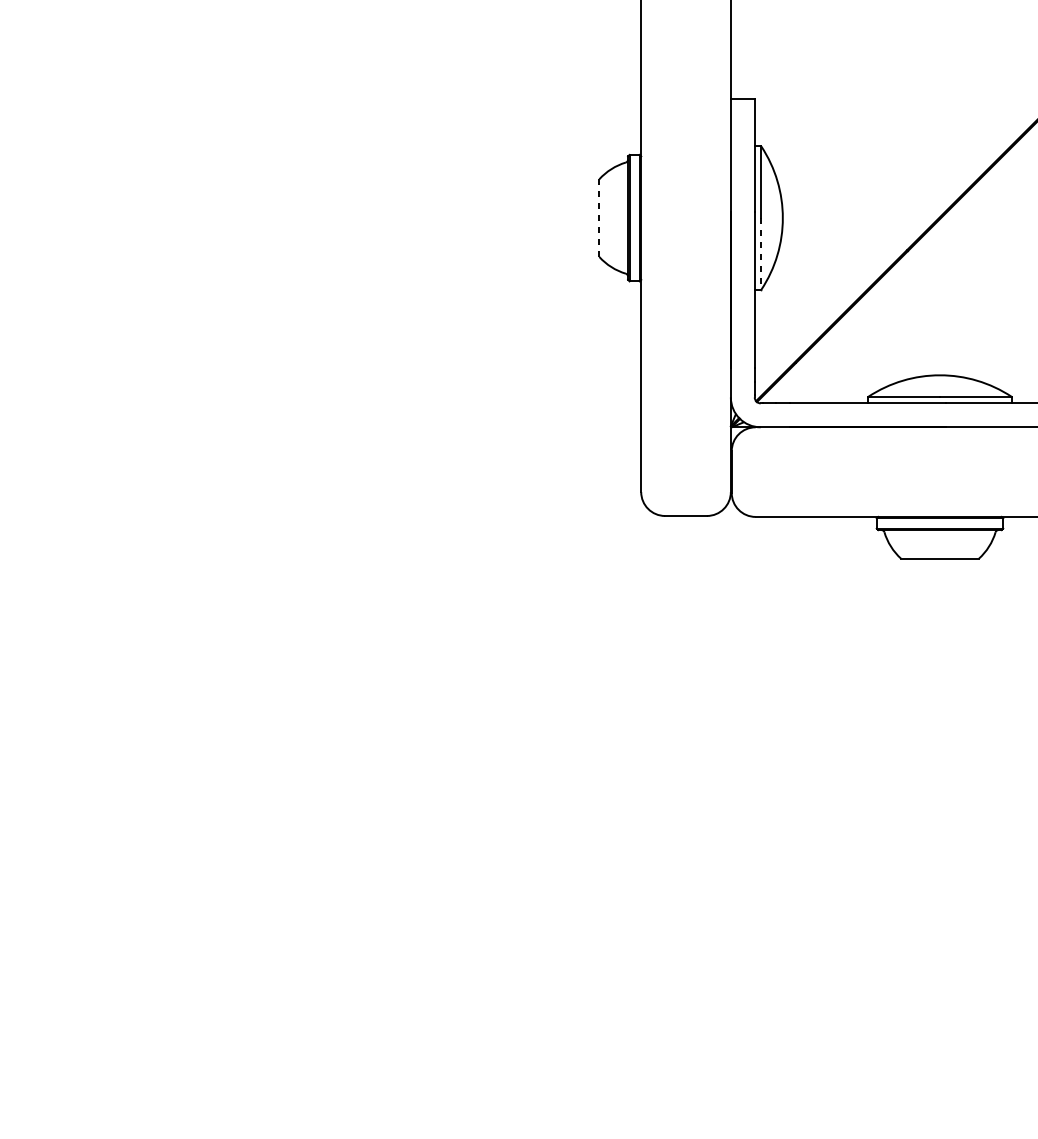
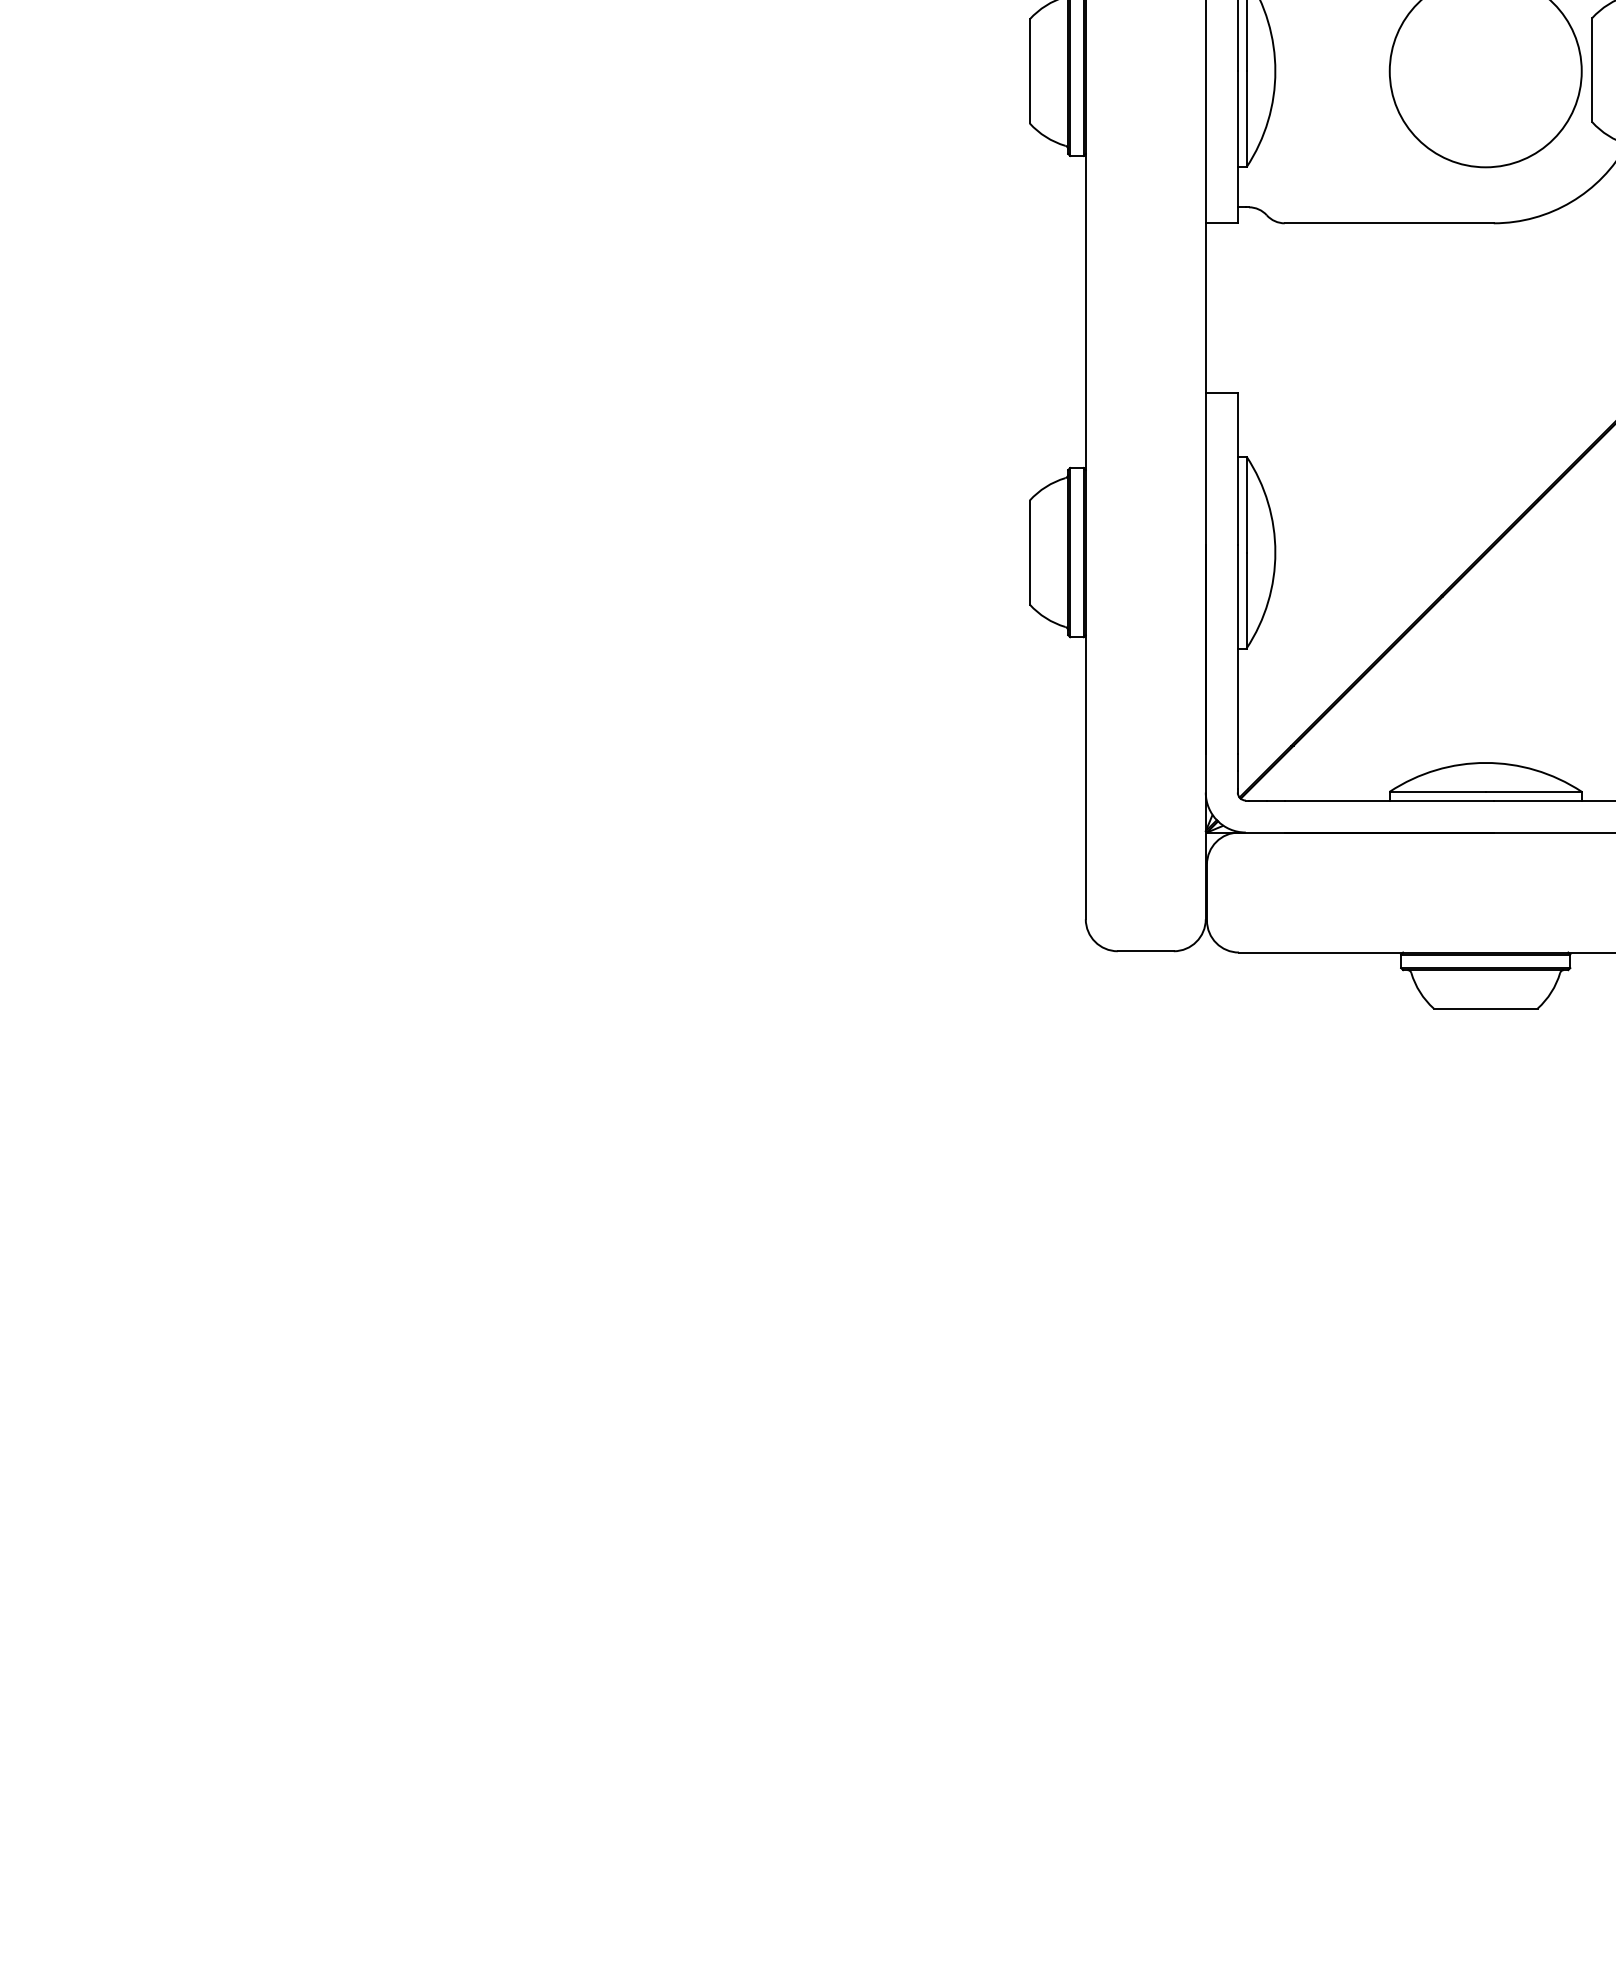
line: (599, 218) -> (1029, 552), dashed -> solid
line: (761, 253) -> (1246, 600), dashed -> solid

